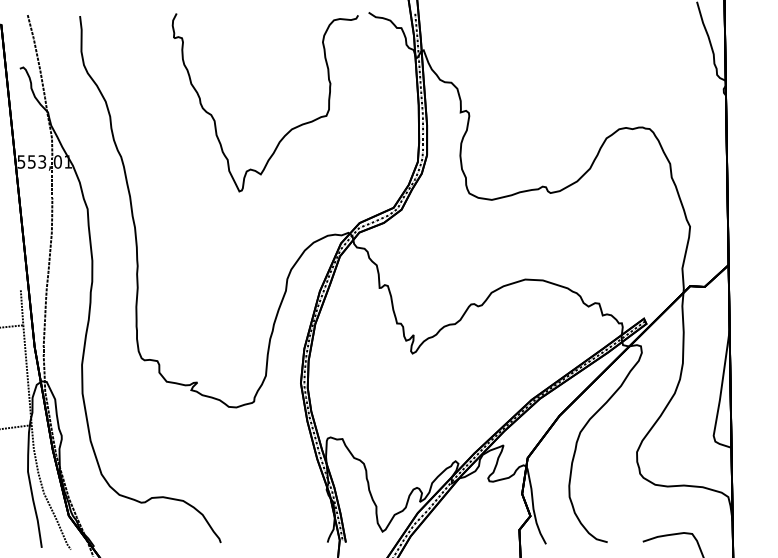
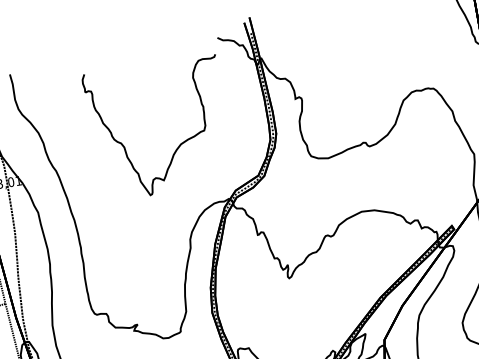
curve: (291, 128) -> (180, 143), moved

